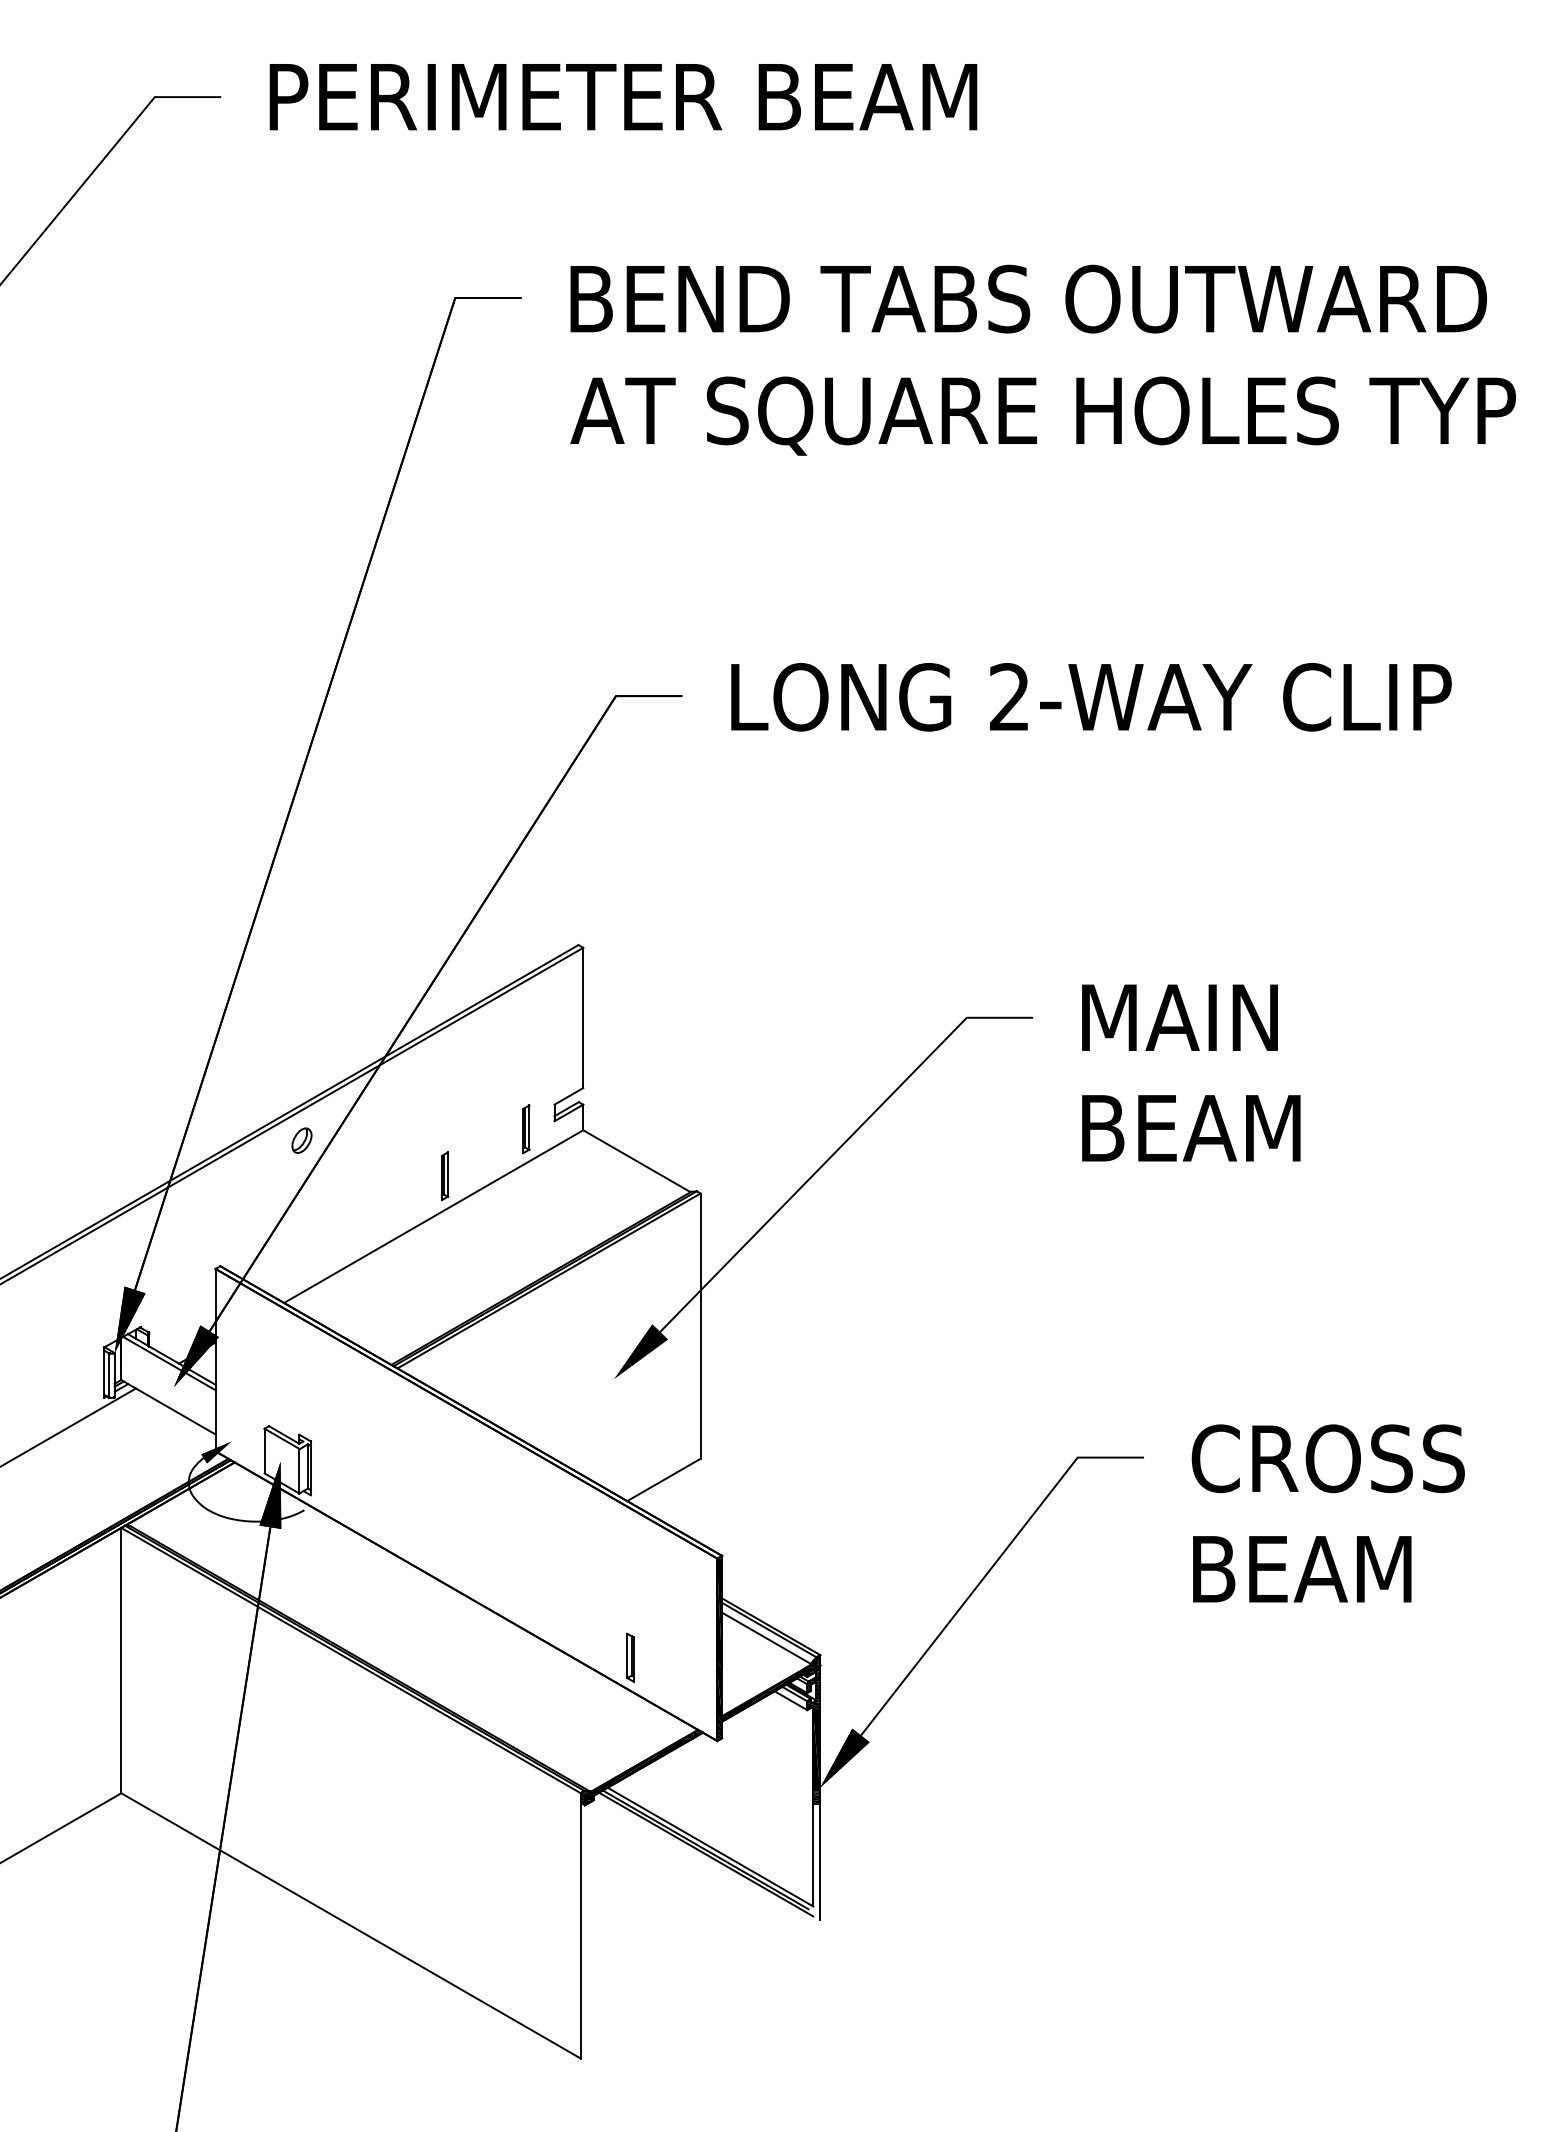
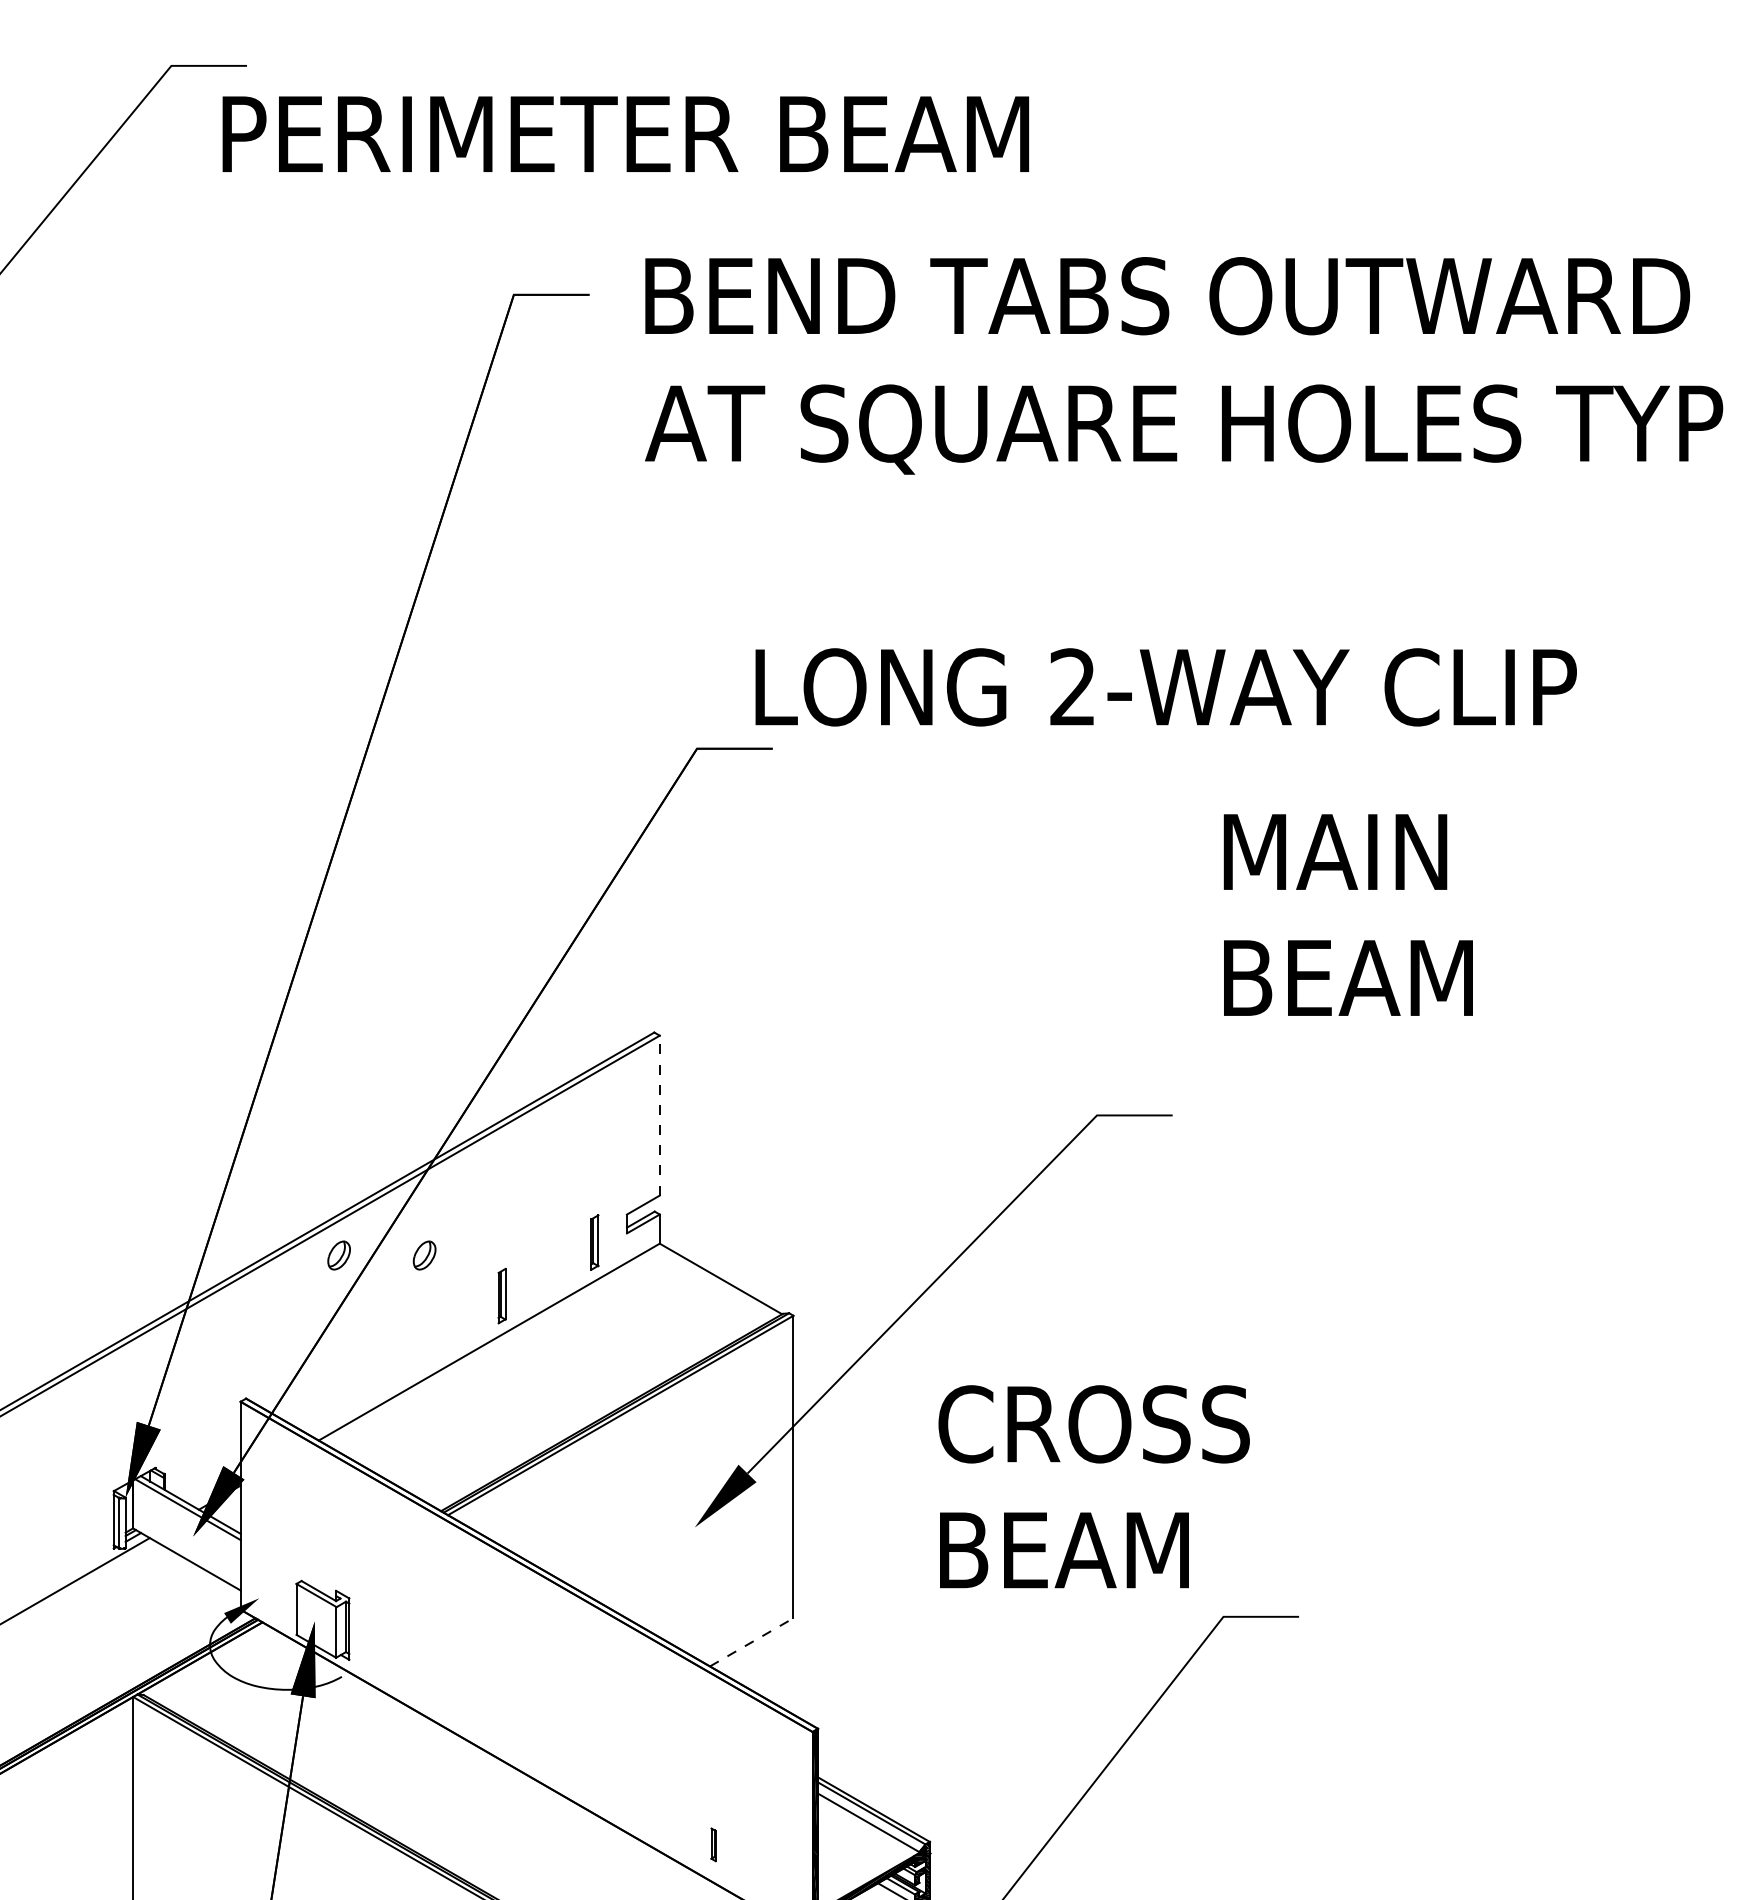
text: (623, 97) -> (625, 134), moved
text: (1091, 697) -> (1166, 687), moved
line: (583, 1017) -> (660, 1115), solid -> dashed
text: (1191, 1072) -> (1348, 914), moved
part: (376, 1140) -> (424, 1255), added
line: (664, 1479) -> (752, 1641), solid -> dashed
text: (1327, 1513) -> (1093, 1486), moved
part: (630, 1657) -> (713, 1844), size x0.6

